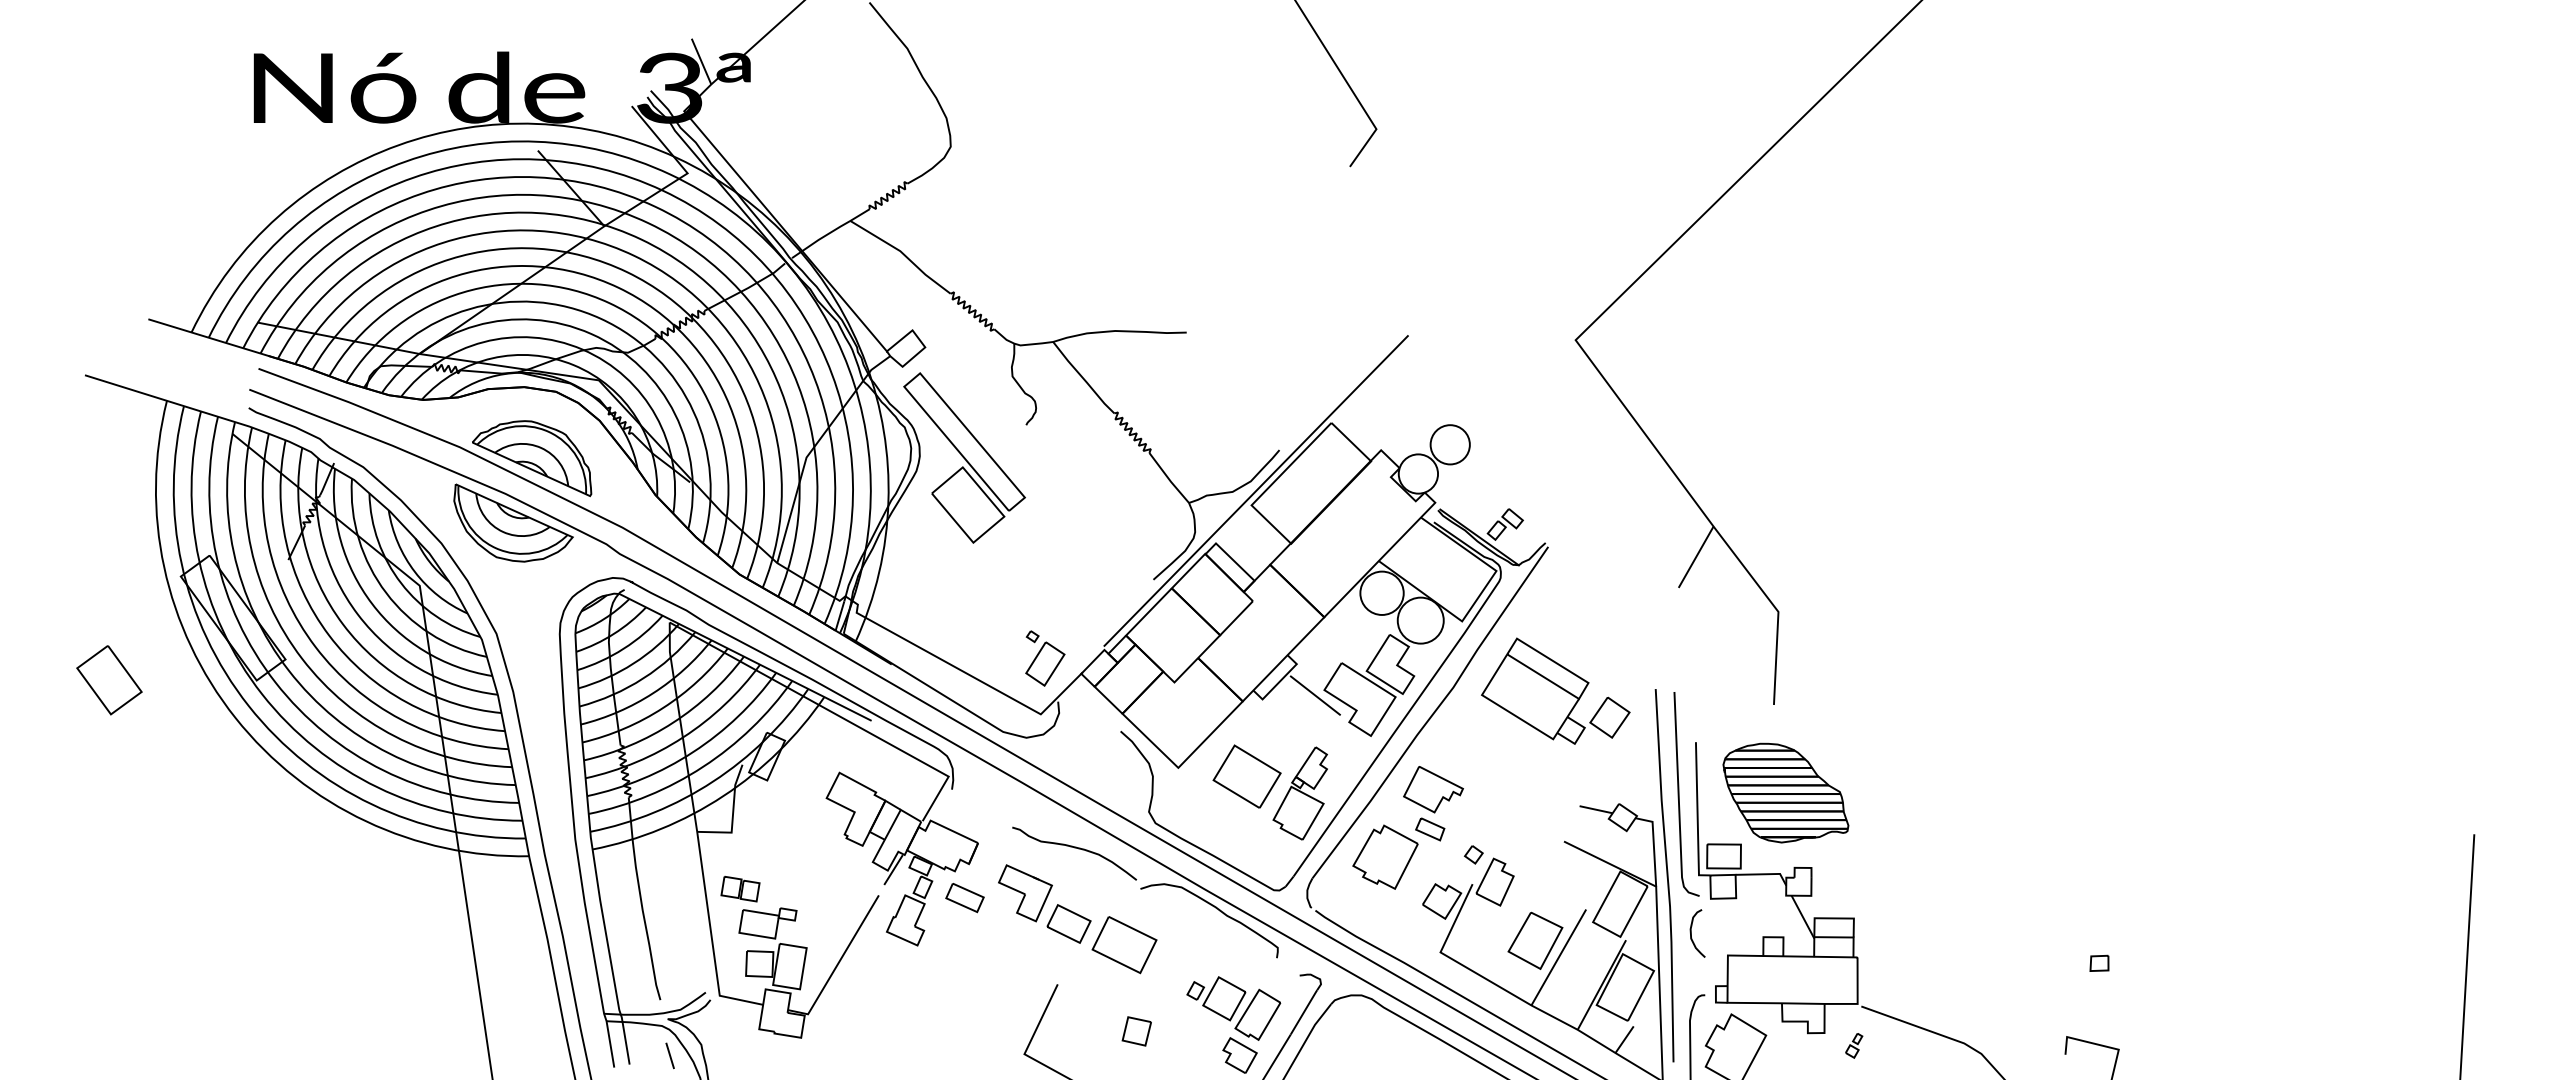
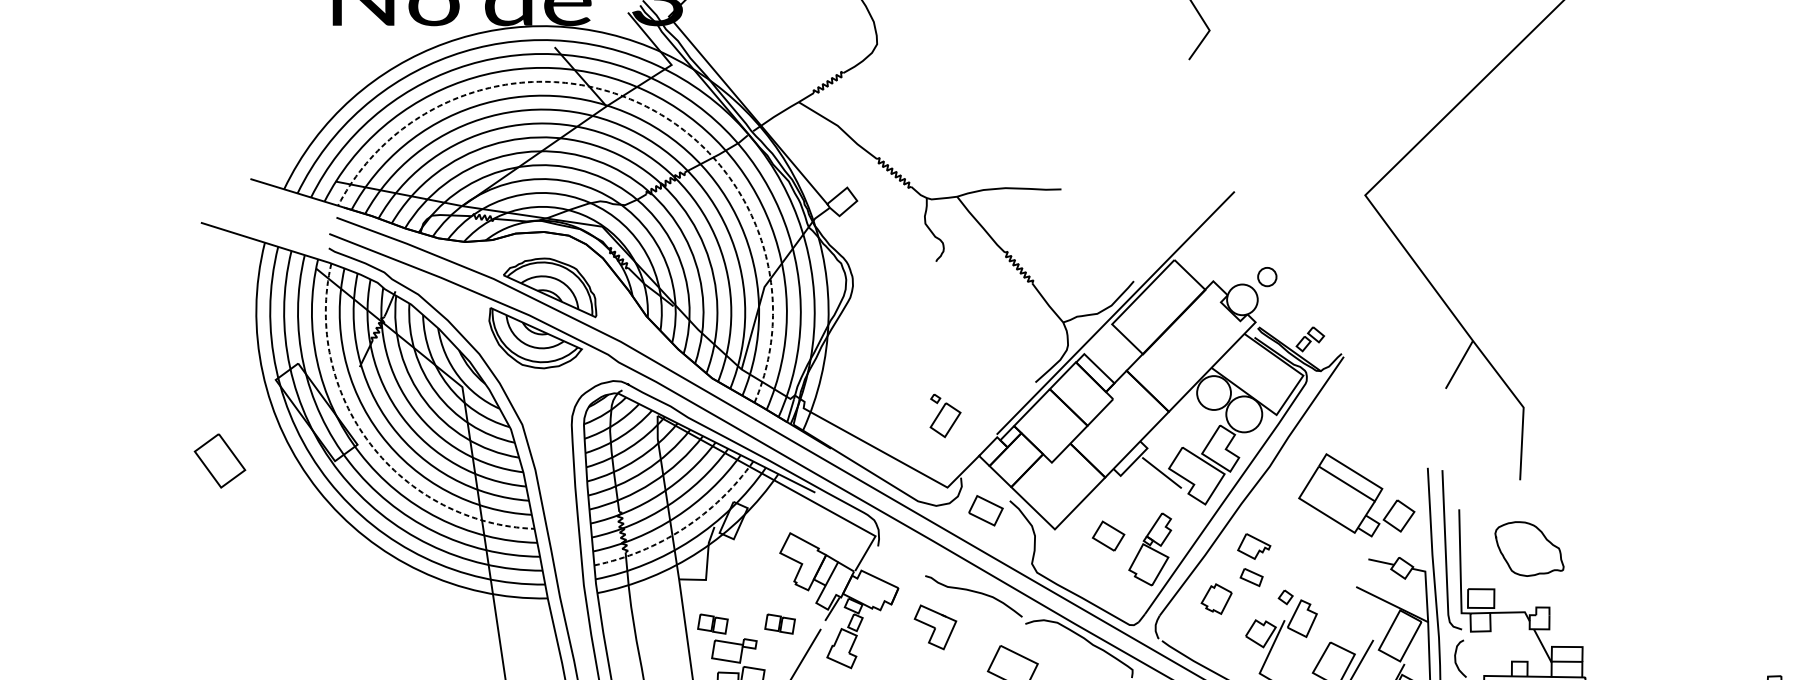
arc: (648, 223) -> (641, 104), solid -> dashed
circle: (1449, 444) -> (1266, 276), size x0.6
part: (964, 457) -> (887, 286), removed
arc: (302, 658) -> (370, 443), solid -> dashed
part: (1045, 658) -> (945, 415), moved
part: (1555, 690) -> (1356, 494), moved
arc: (703, 766) -> (684, 528), solid -> dashed
part: (1246, 776) -> (1108, 536), size x0.6
part: (1433, 789) -> (1254, 546), size x0.7
part: (1785, 792) -> (1529, 548), size x0.7
part: (1385, 856) -> (1216, 598), size x0.6
part: (826, 889) -> (780, 624), added
part: (964, 898) -> (887, 631), removed
part: (1068, 923) -> (985, 510), moved

